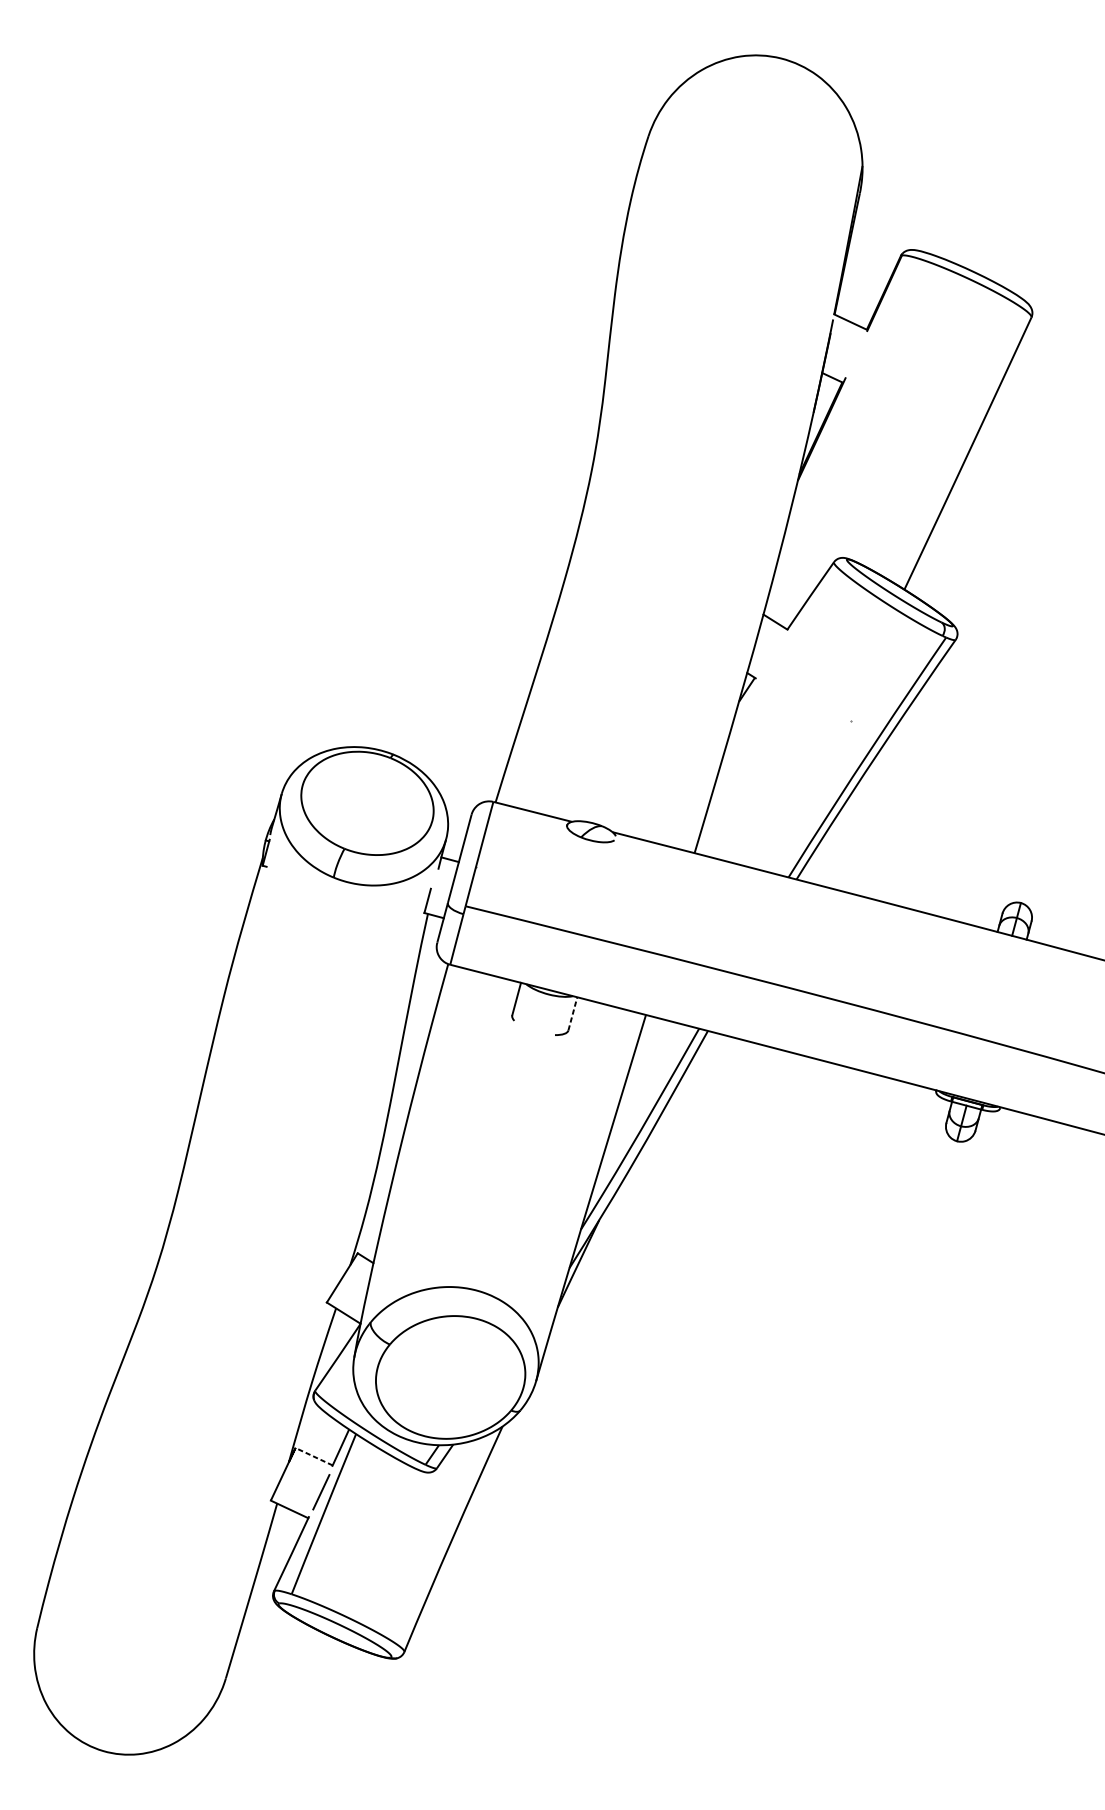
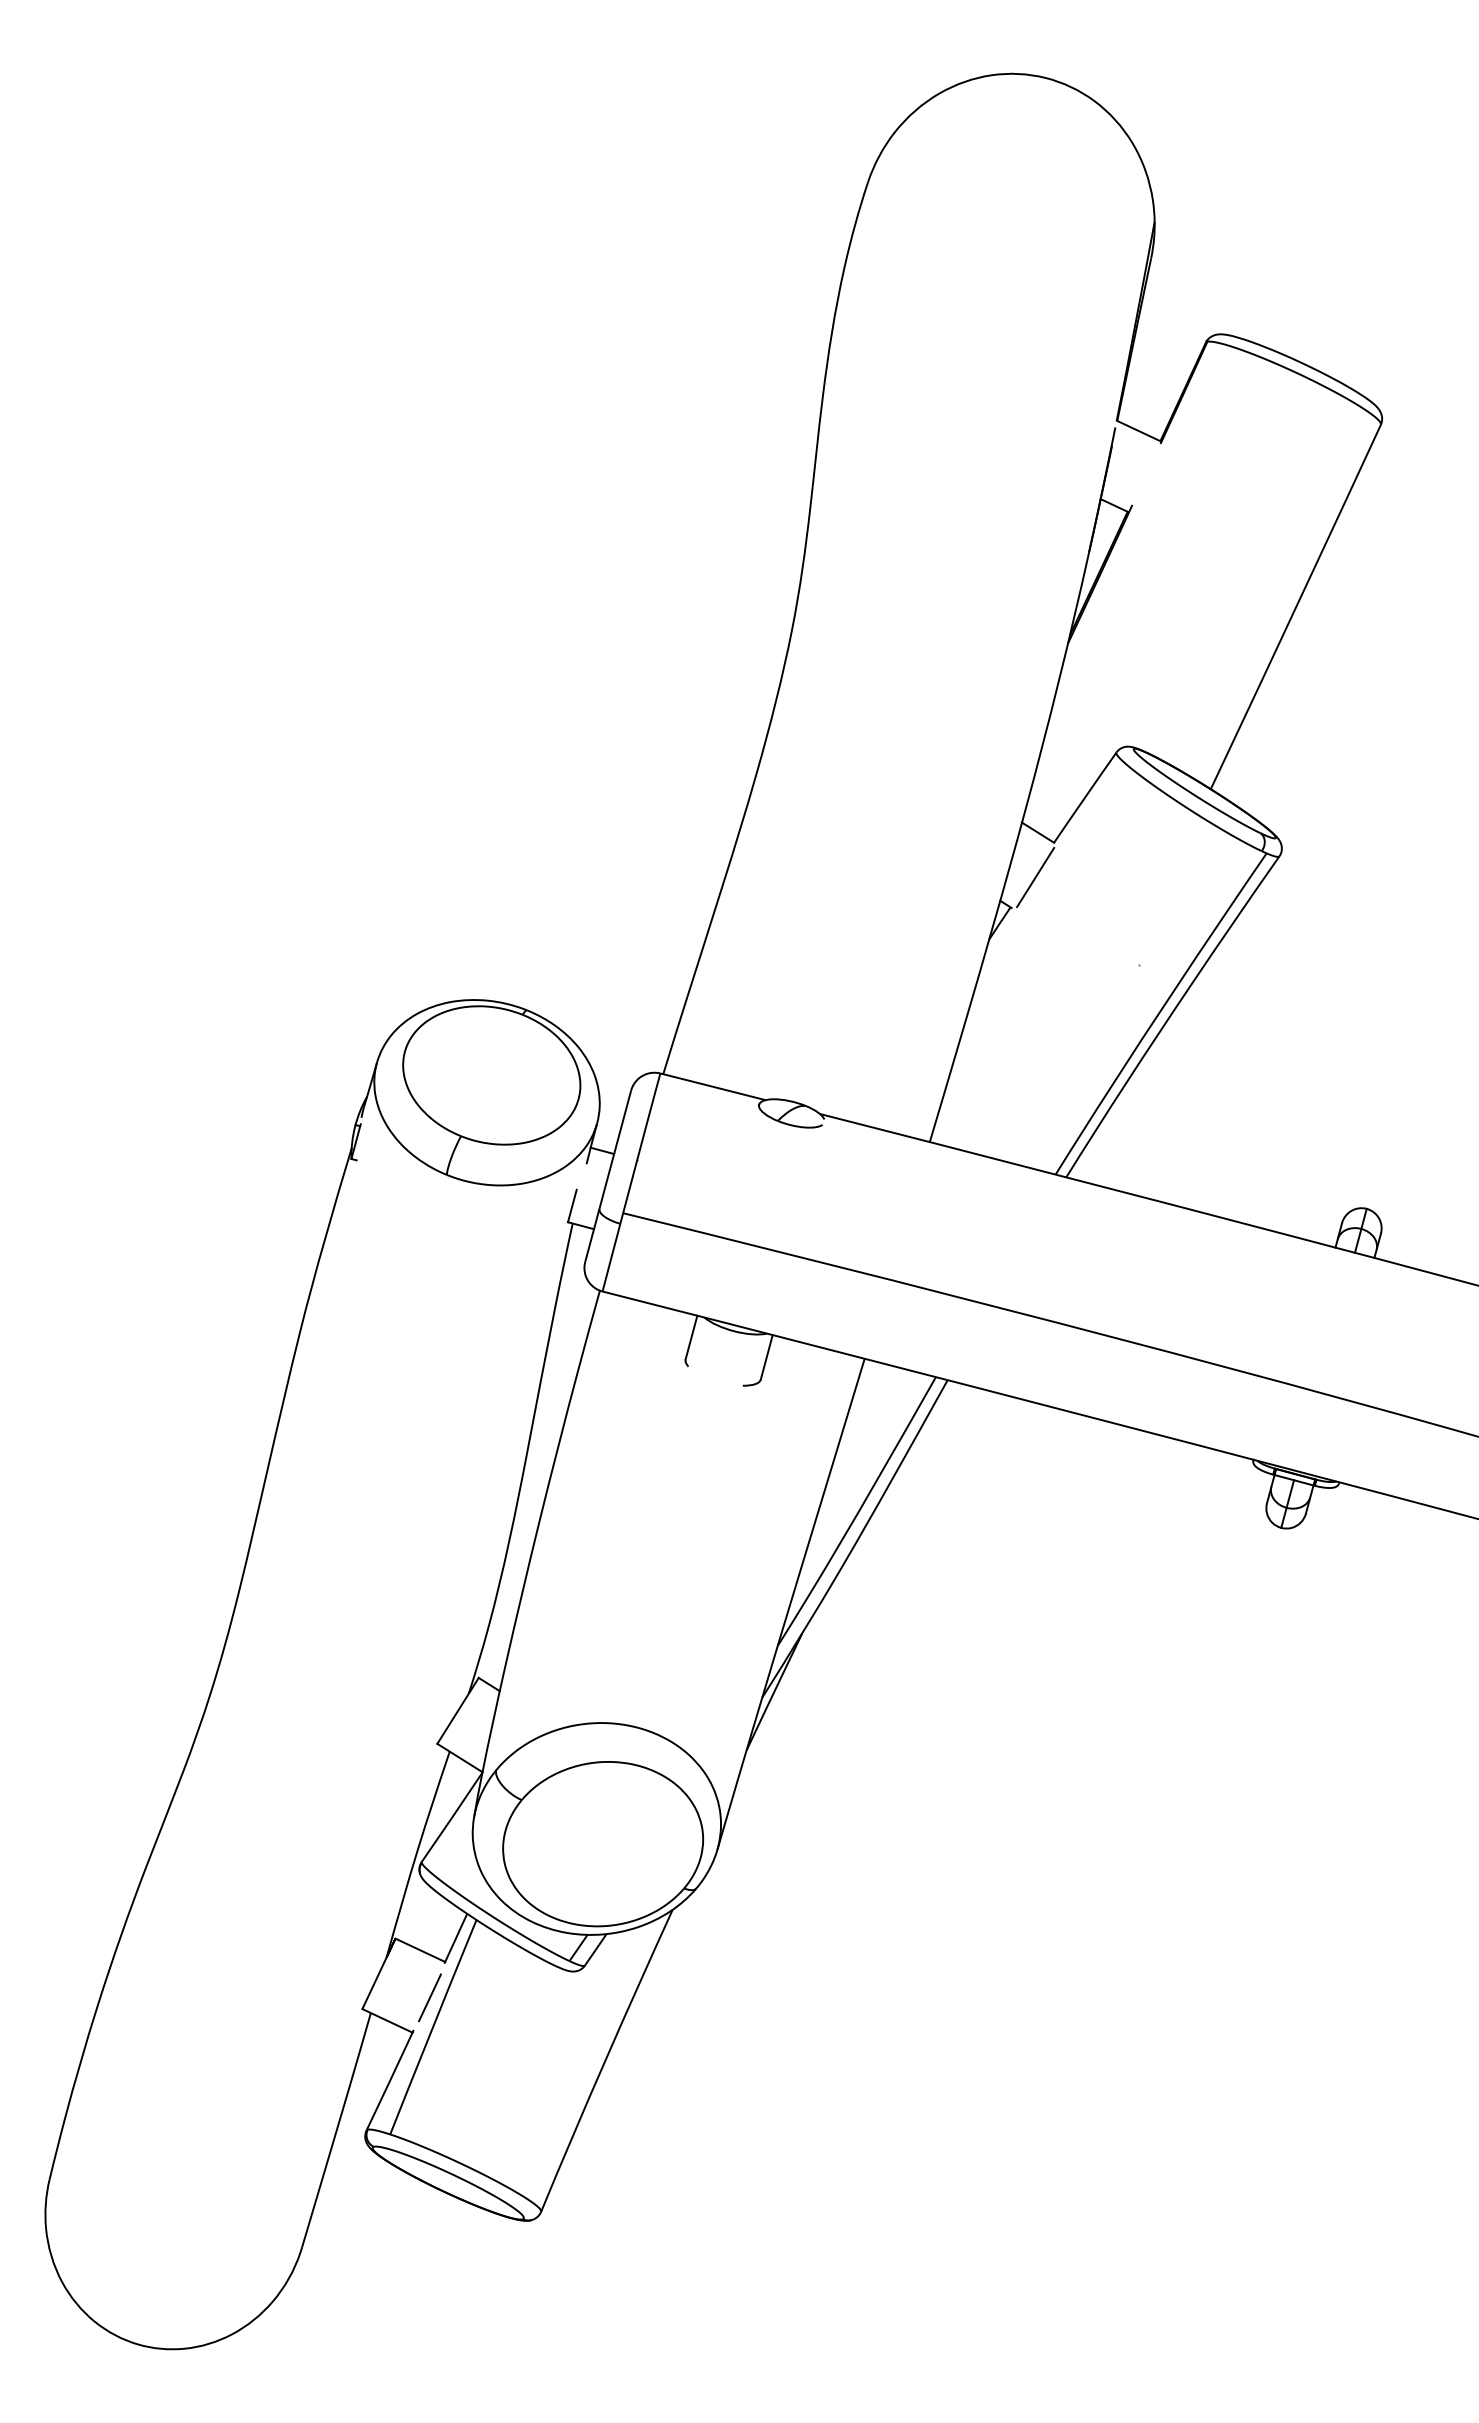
line: (773, 655) -> (1035, 877), added
line: (572, 1014) -> (766, 1357), dashed -> solid
line: (313, 1456) -> (419, 1950), dashed -> solid

